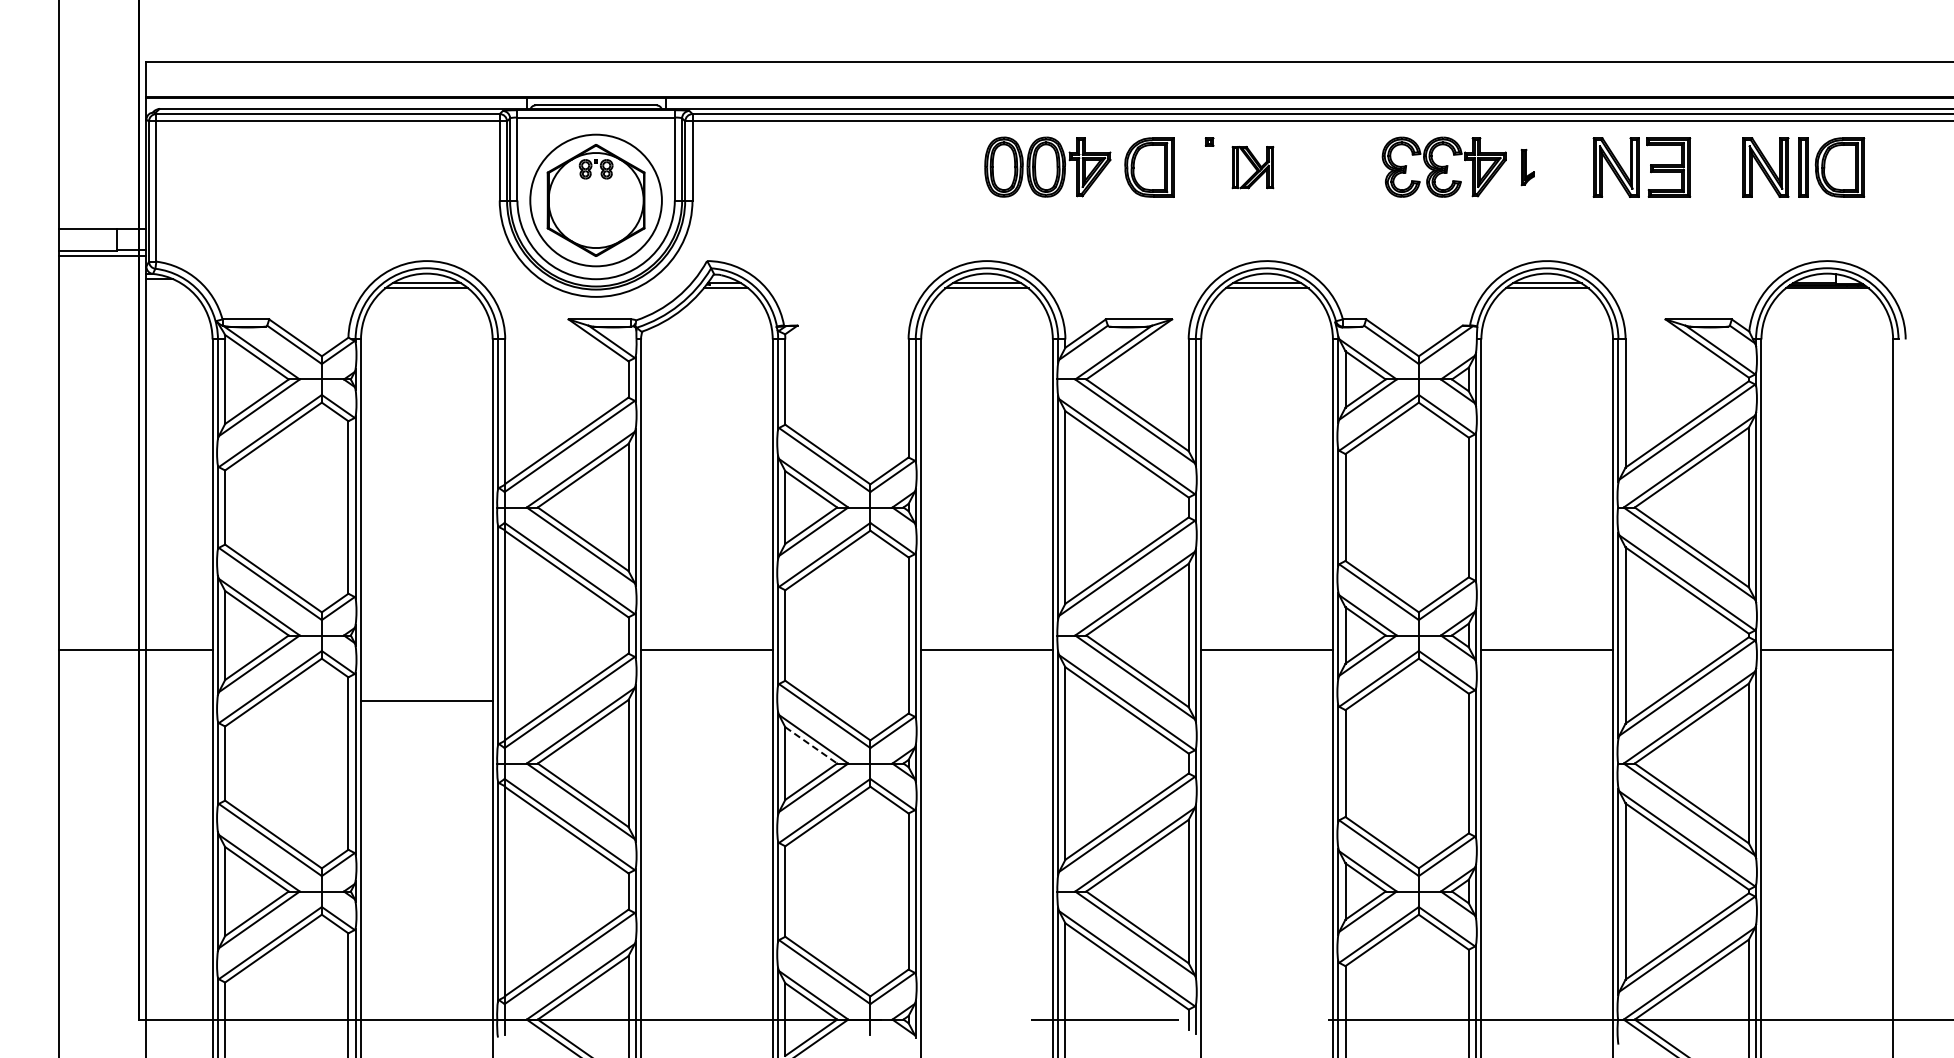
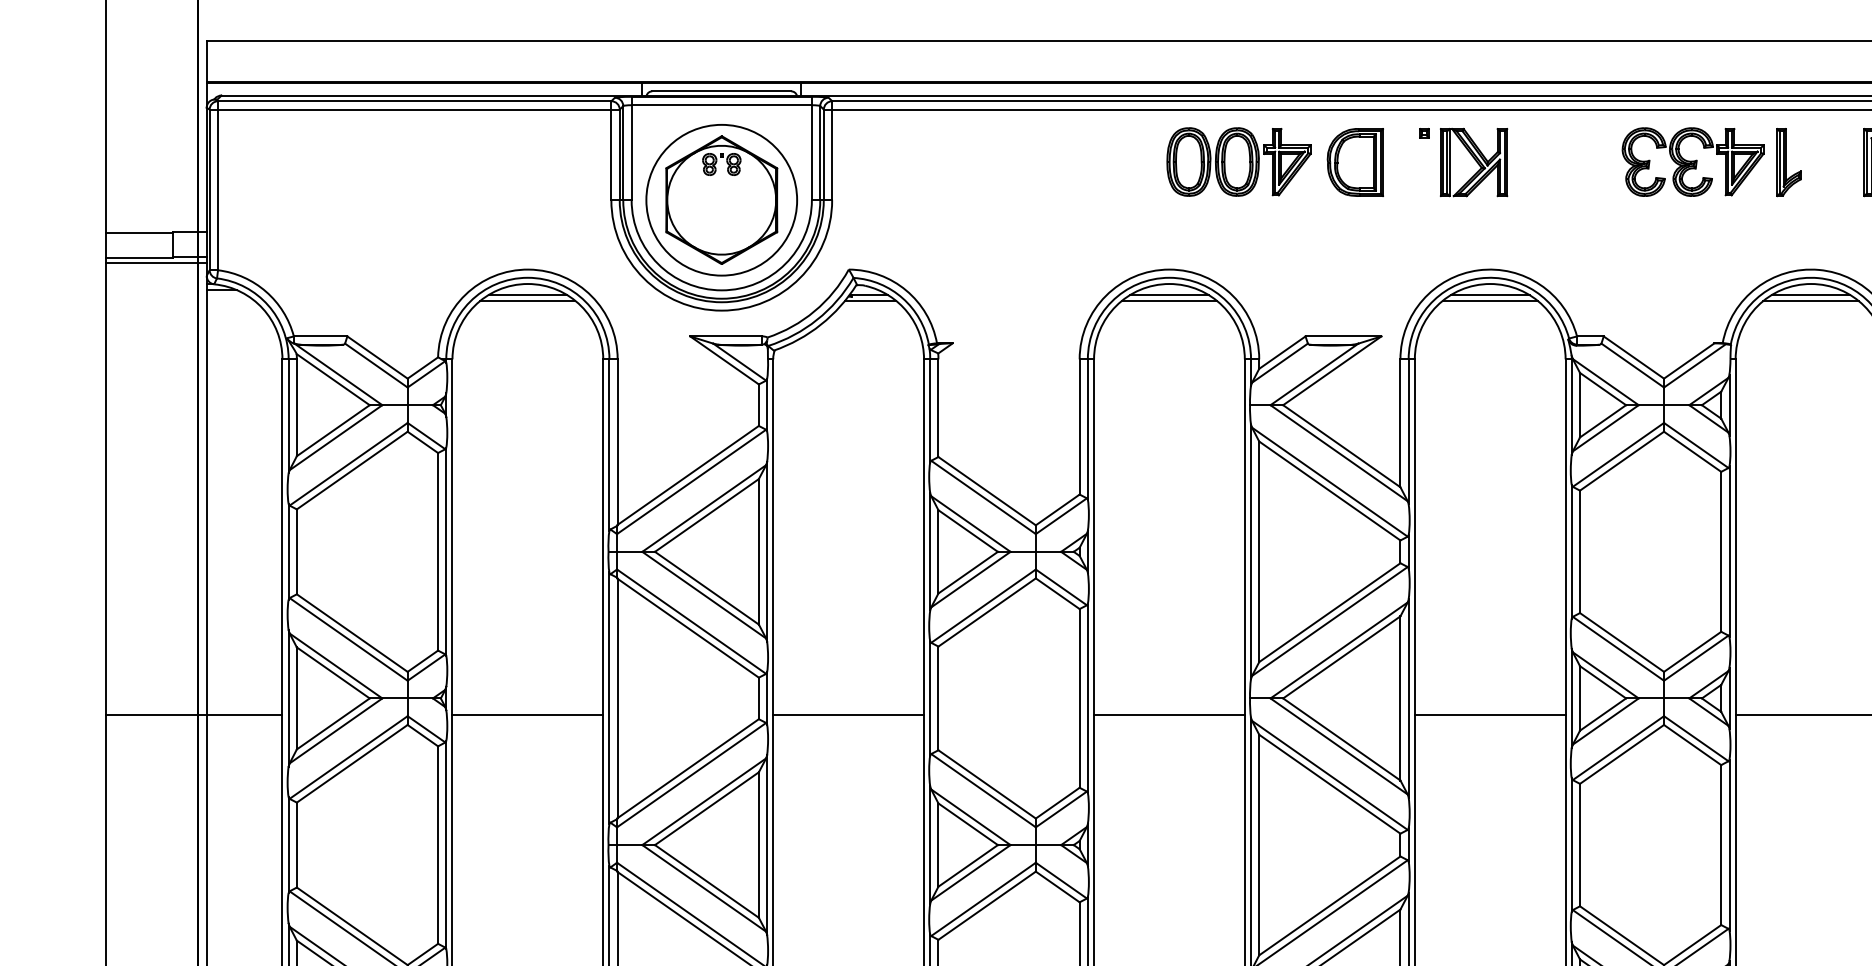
part: (1252, 167) -> (1473, 162), size x1.43
part: (1527, 167) -> (1788, 162), size x1.67
line: (426, 701) -> (527, 715), moved
line: (811, 745) -> (968, 824), dashed -> solid

